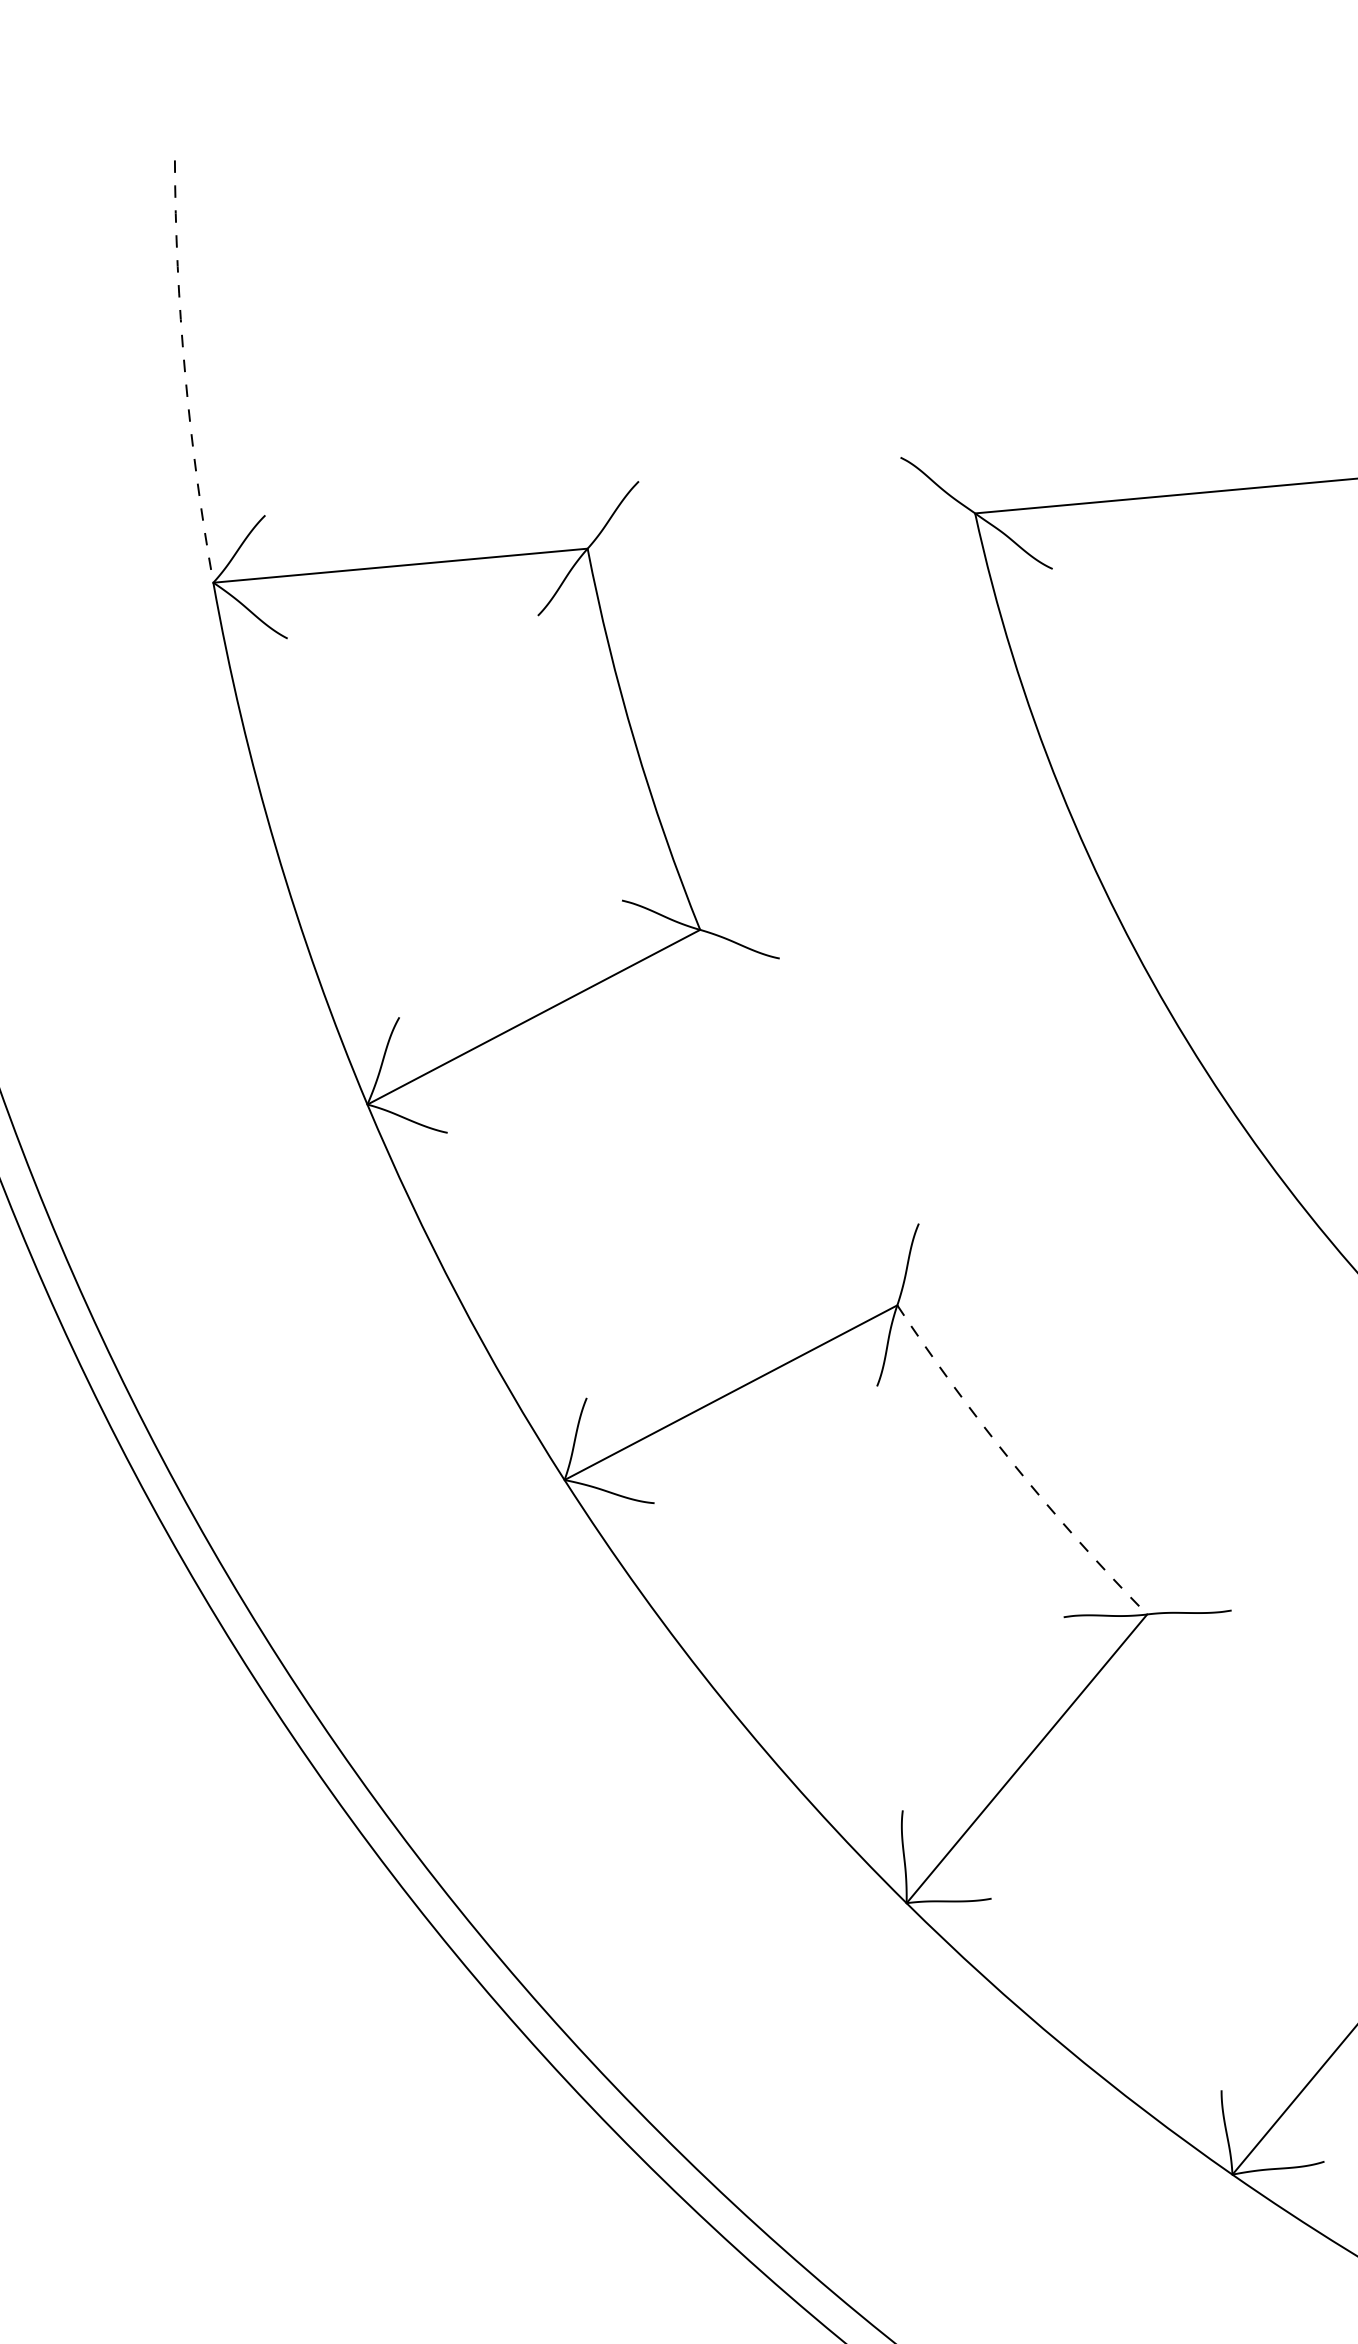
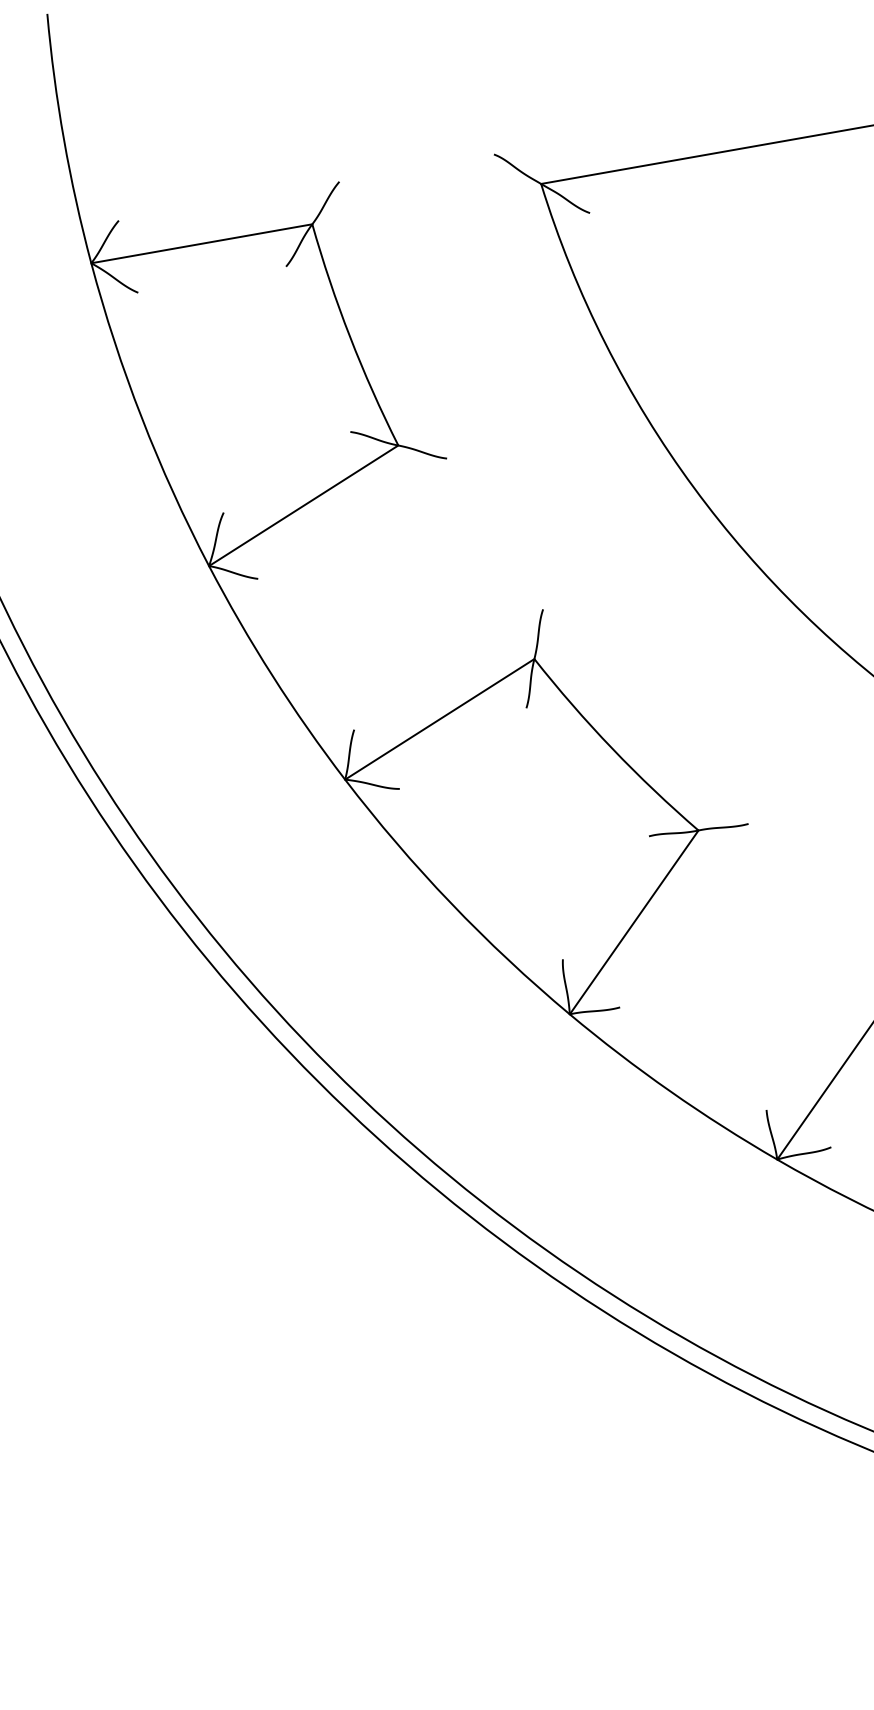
arc: (184, 372) -> (63, 139), dashed -> solid
arc: (1015, 1465) -> (612, 748), dashed -> solid

